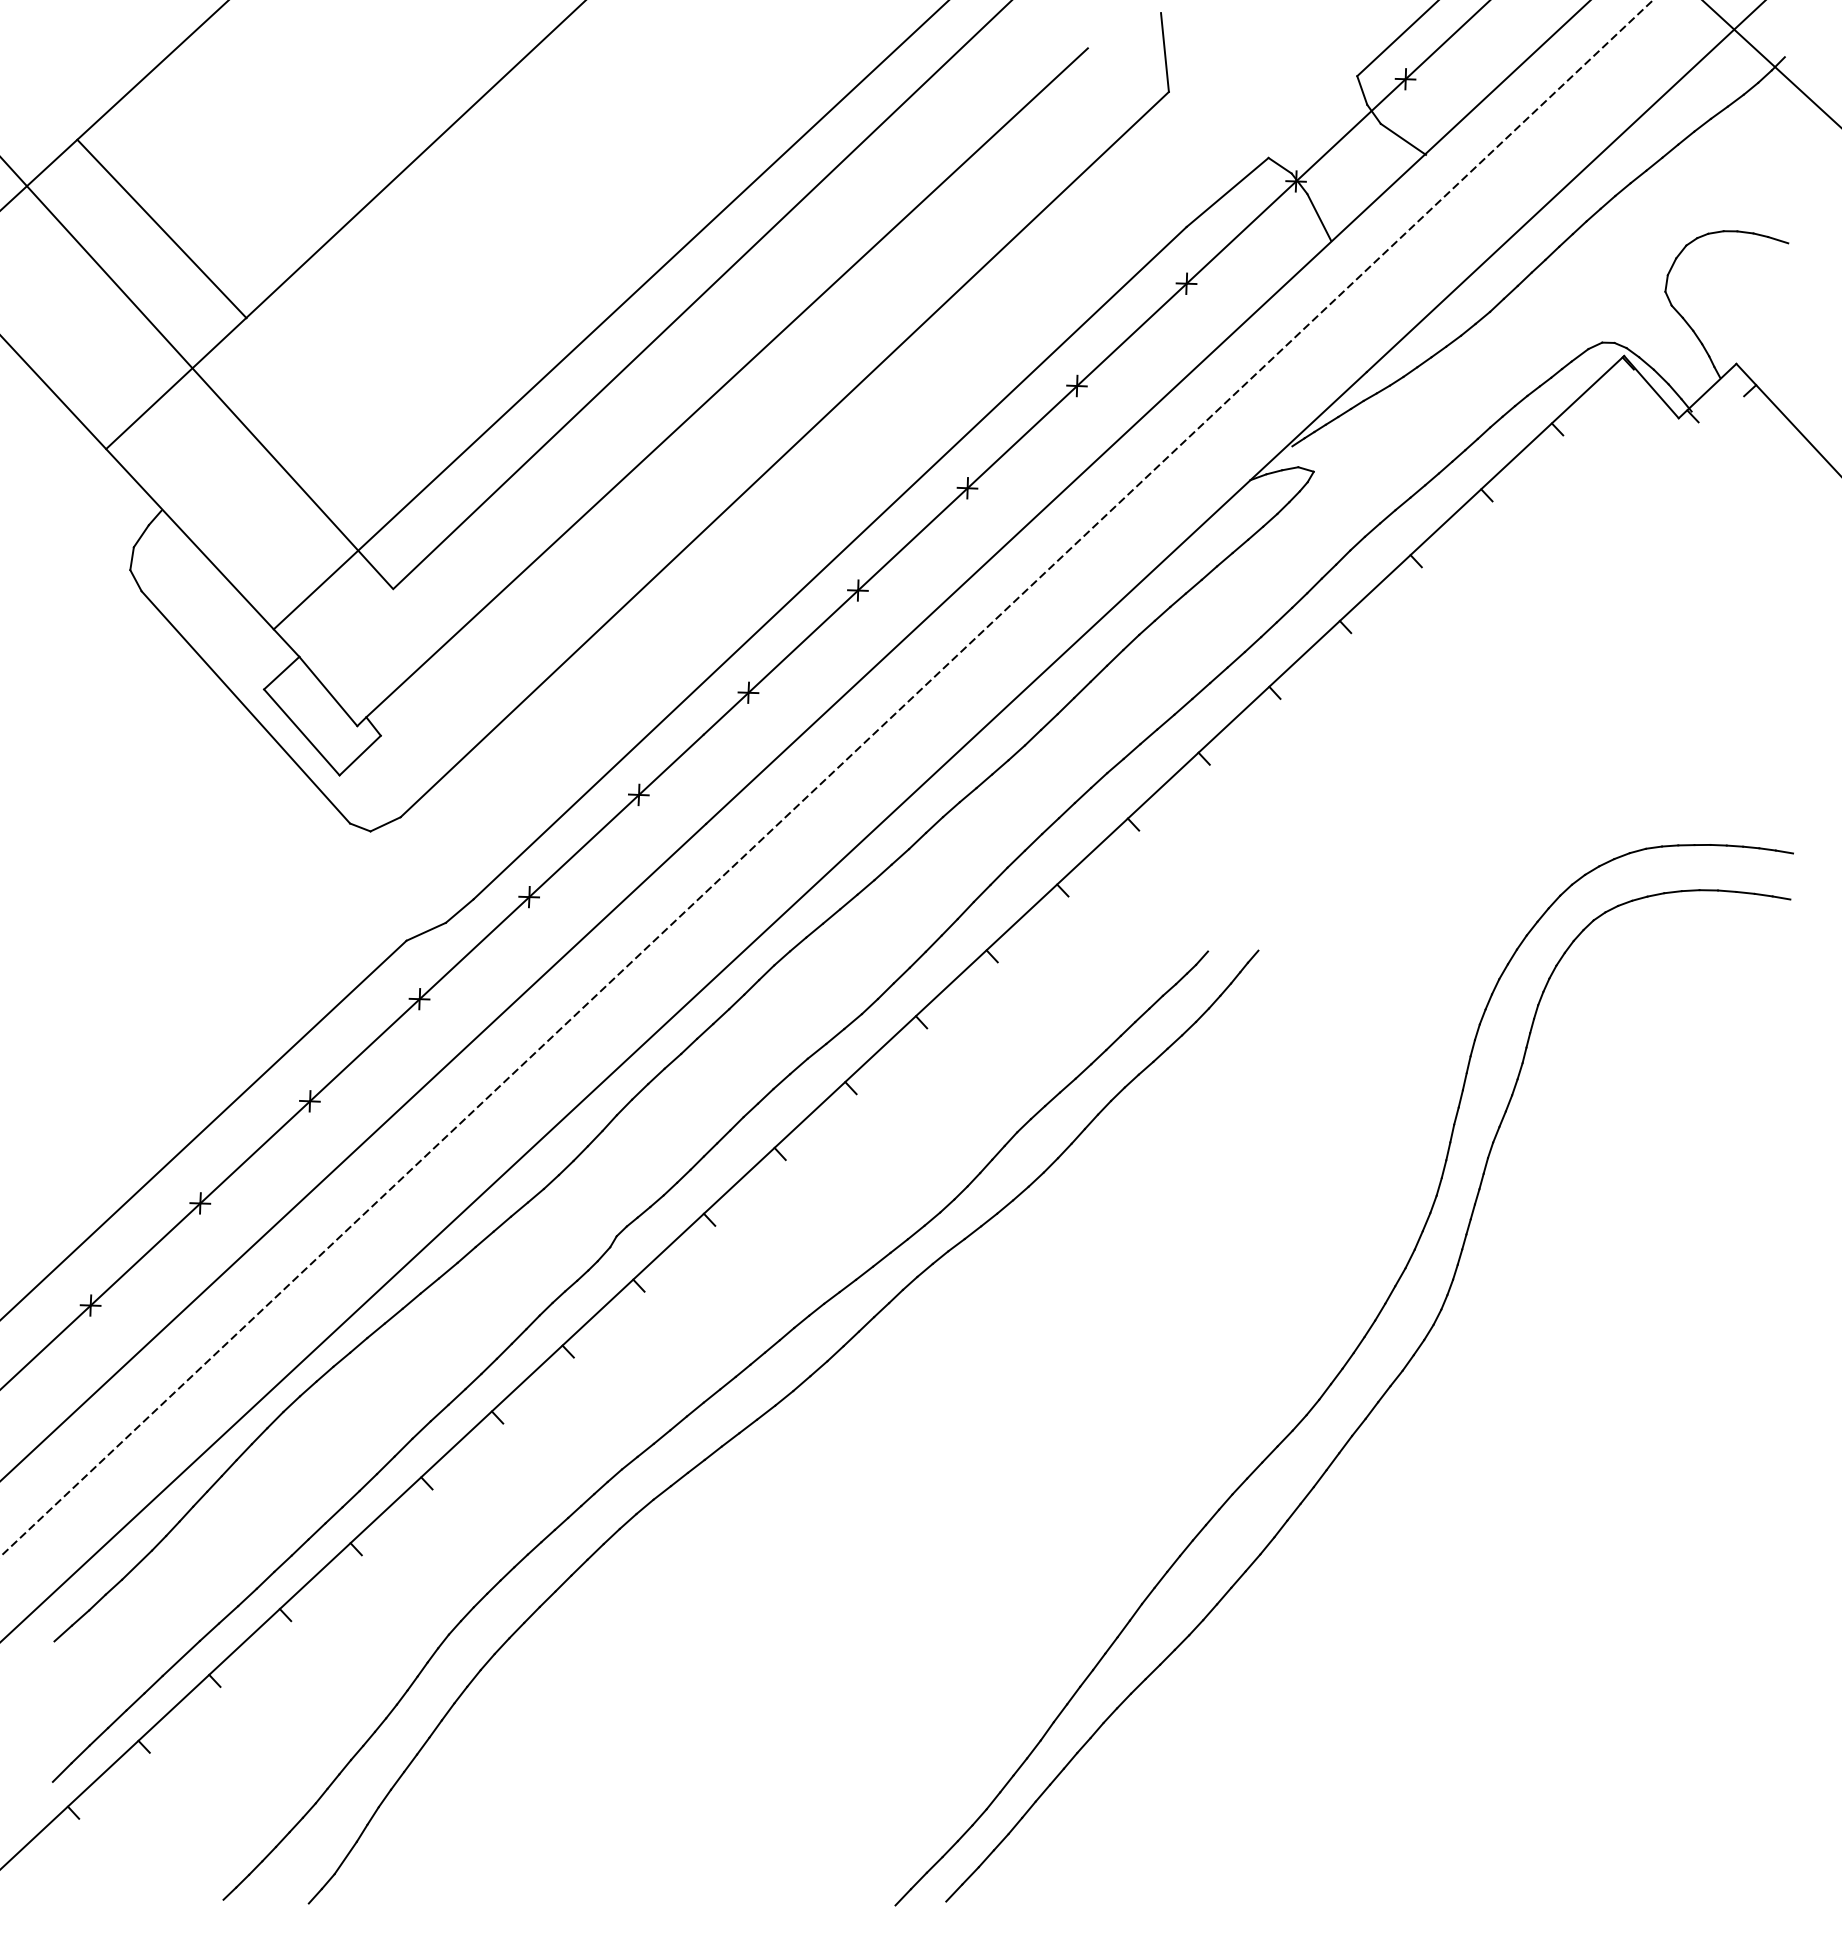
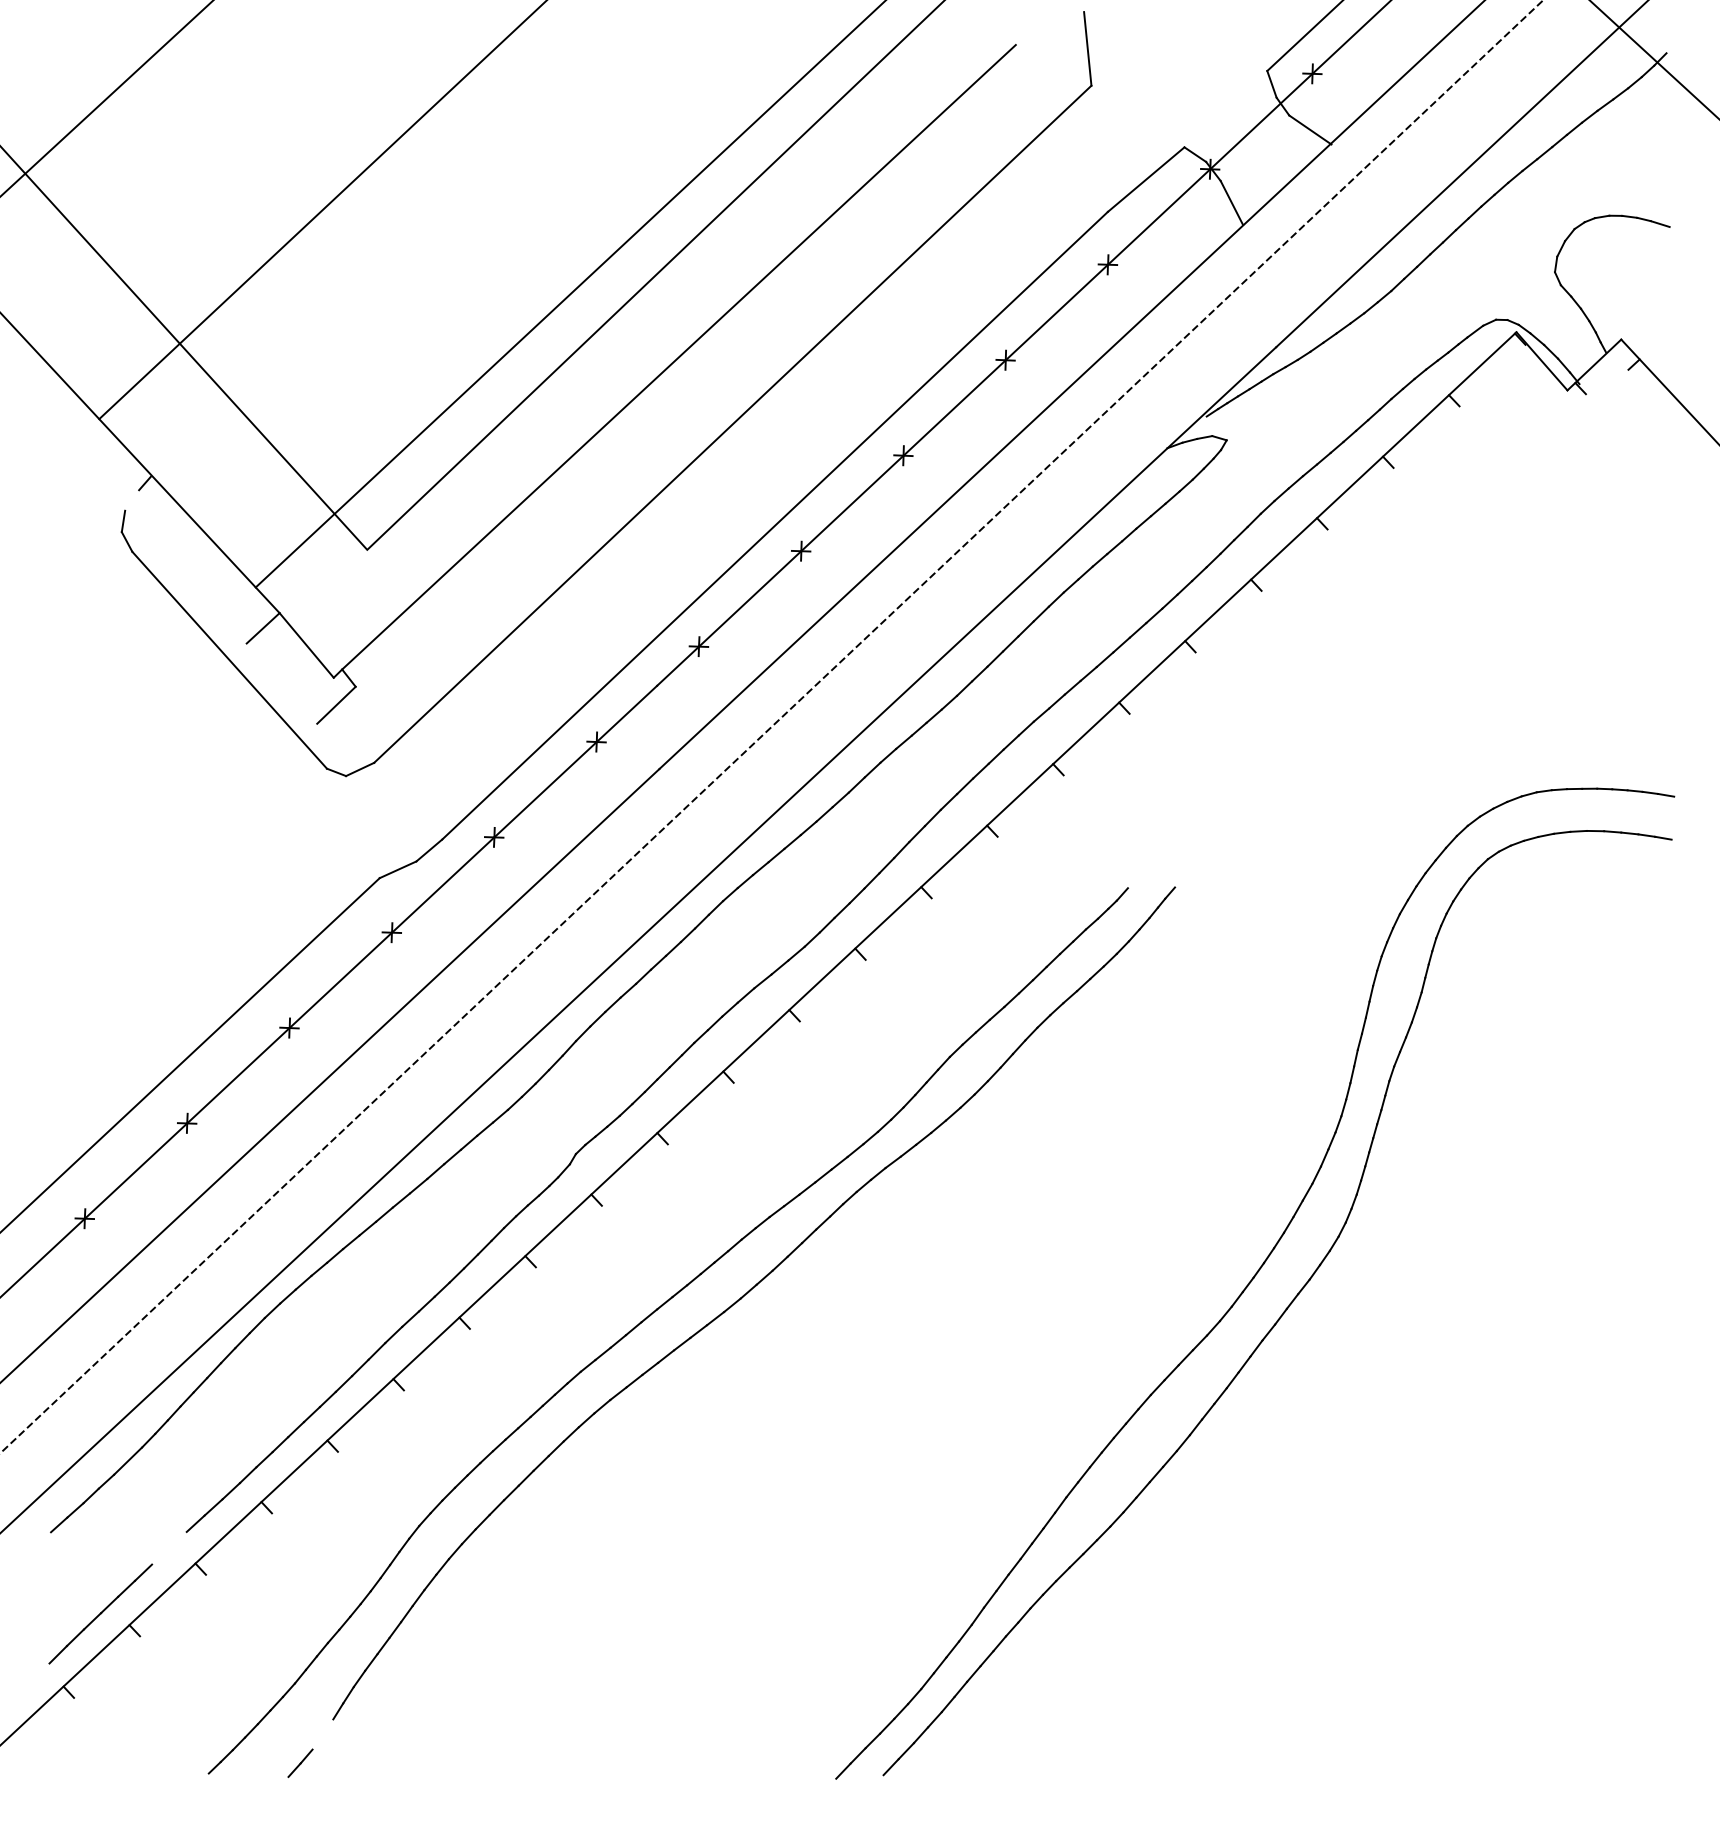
line: (161, 228) -> (150, 213), removed
line: (140, 536) -> (131, 500), removed
line: (301, 732) -> (281, 683), removed
line: (180, 1658) -> (168, 1548), removed
line: (345, 1857) -> (322, 1734), removed

